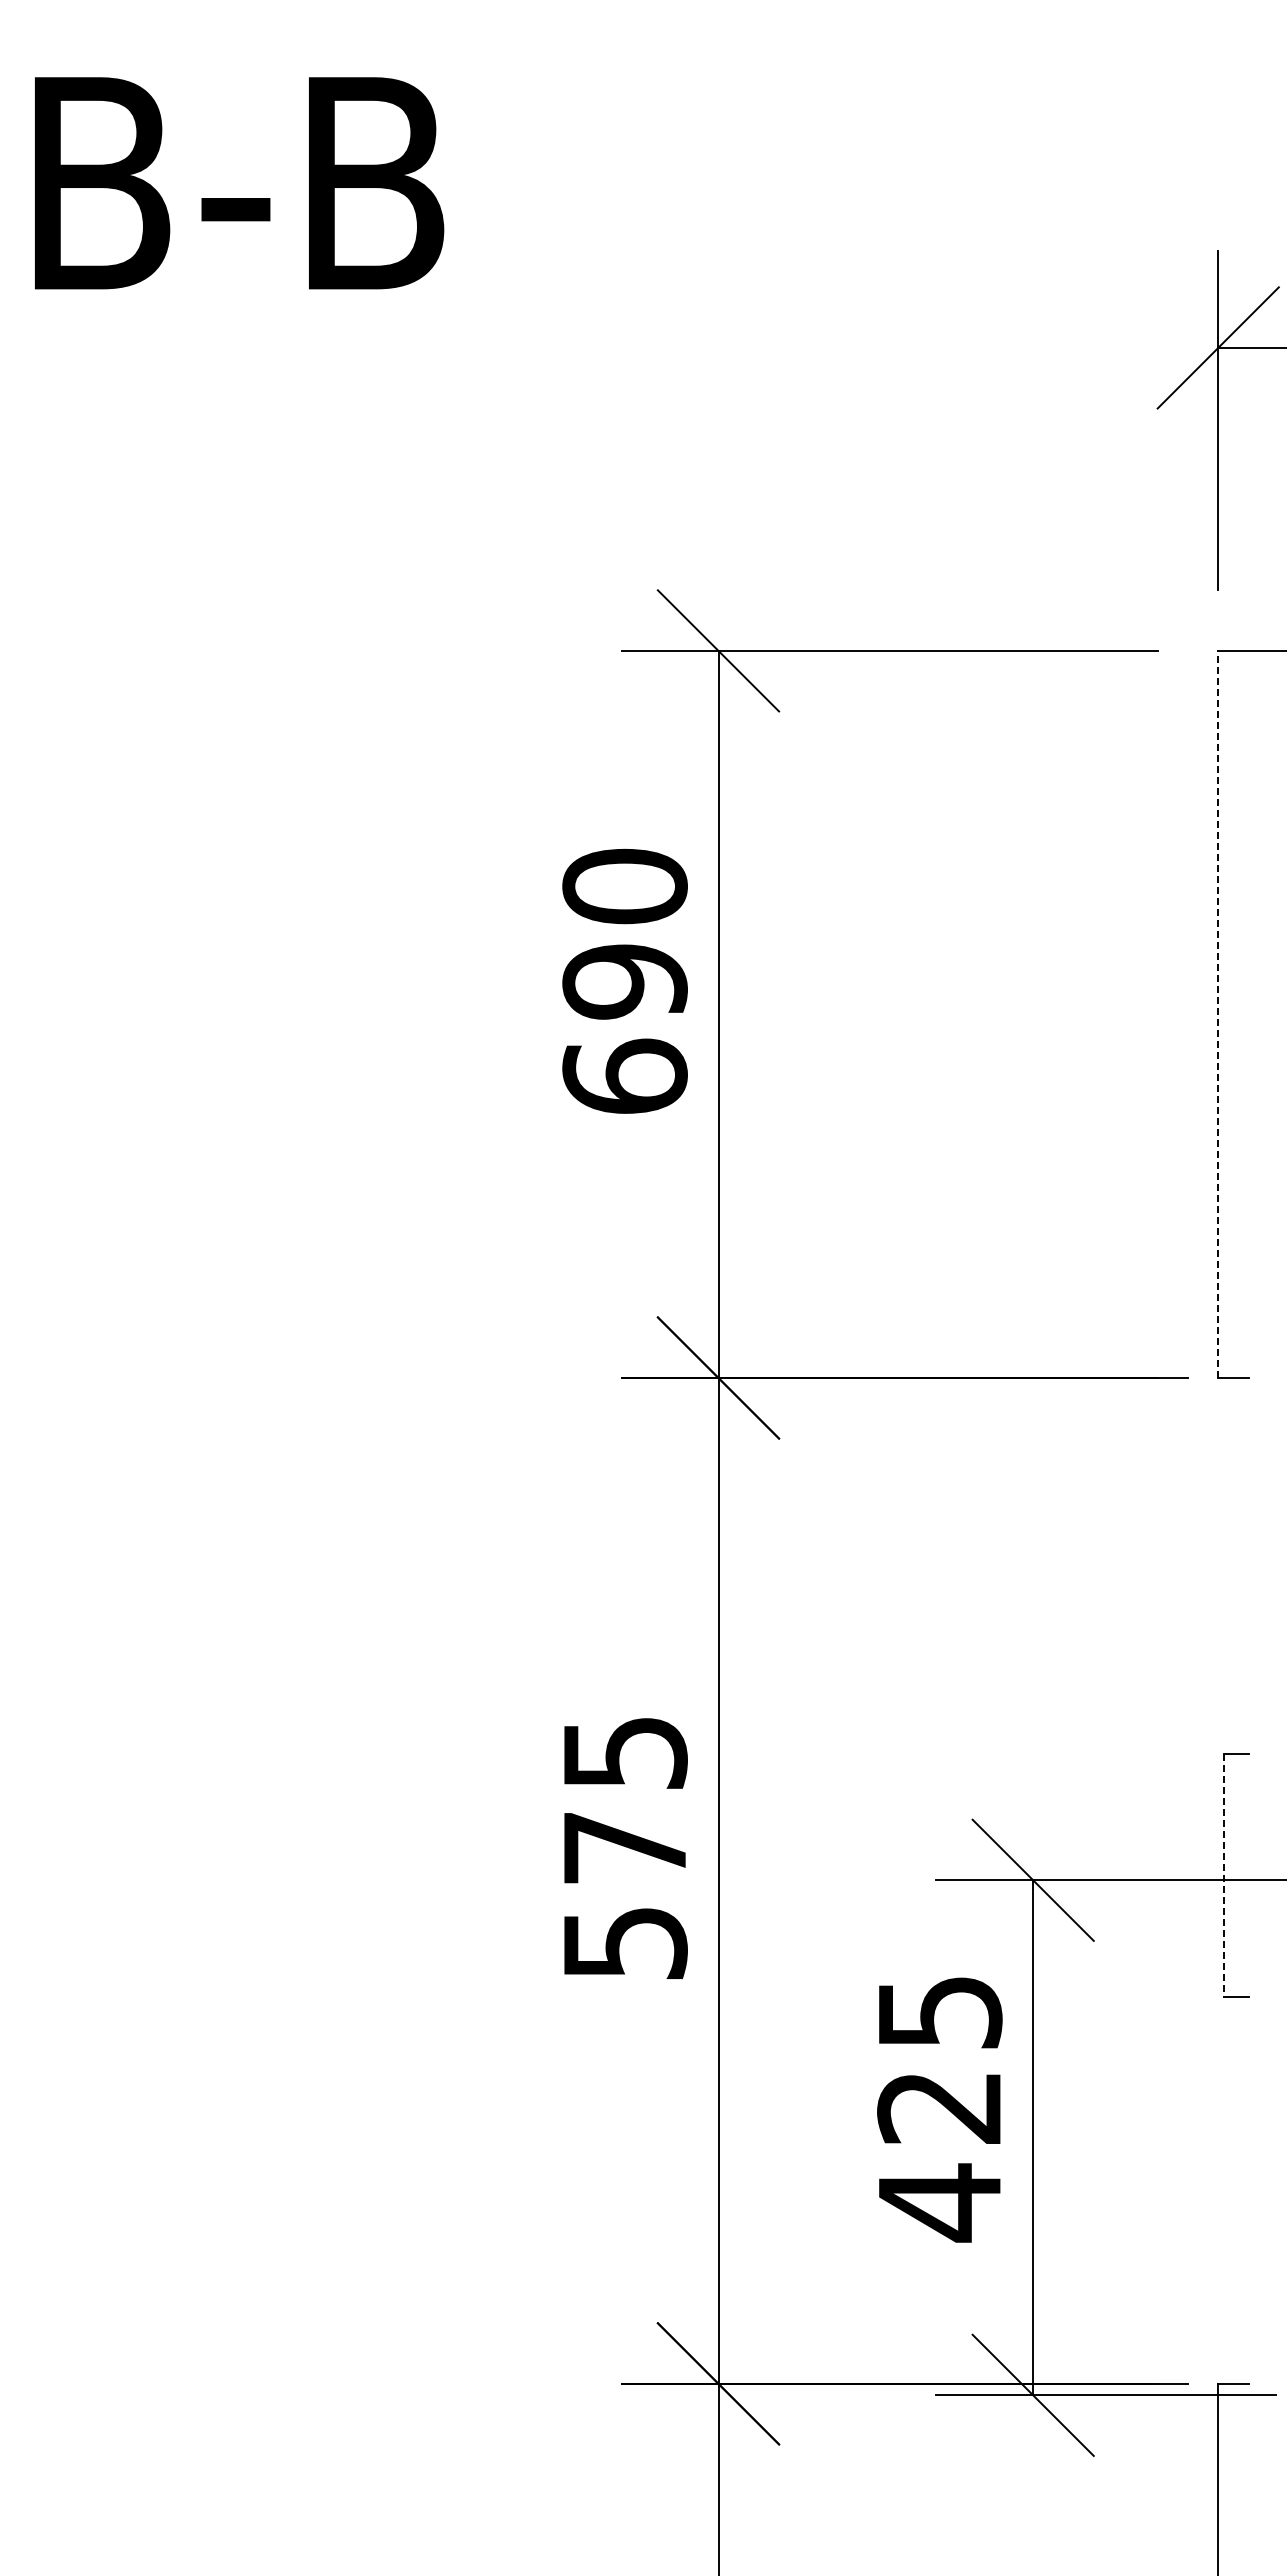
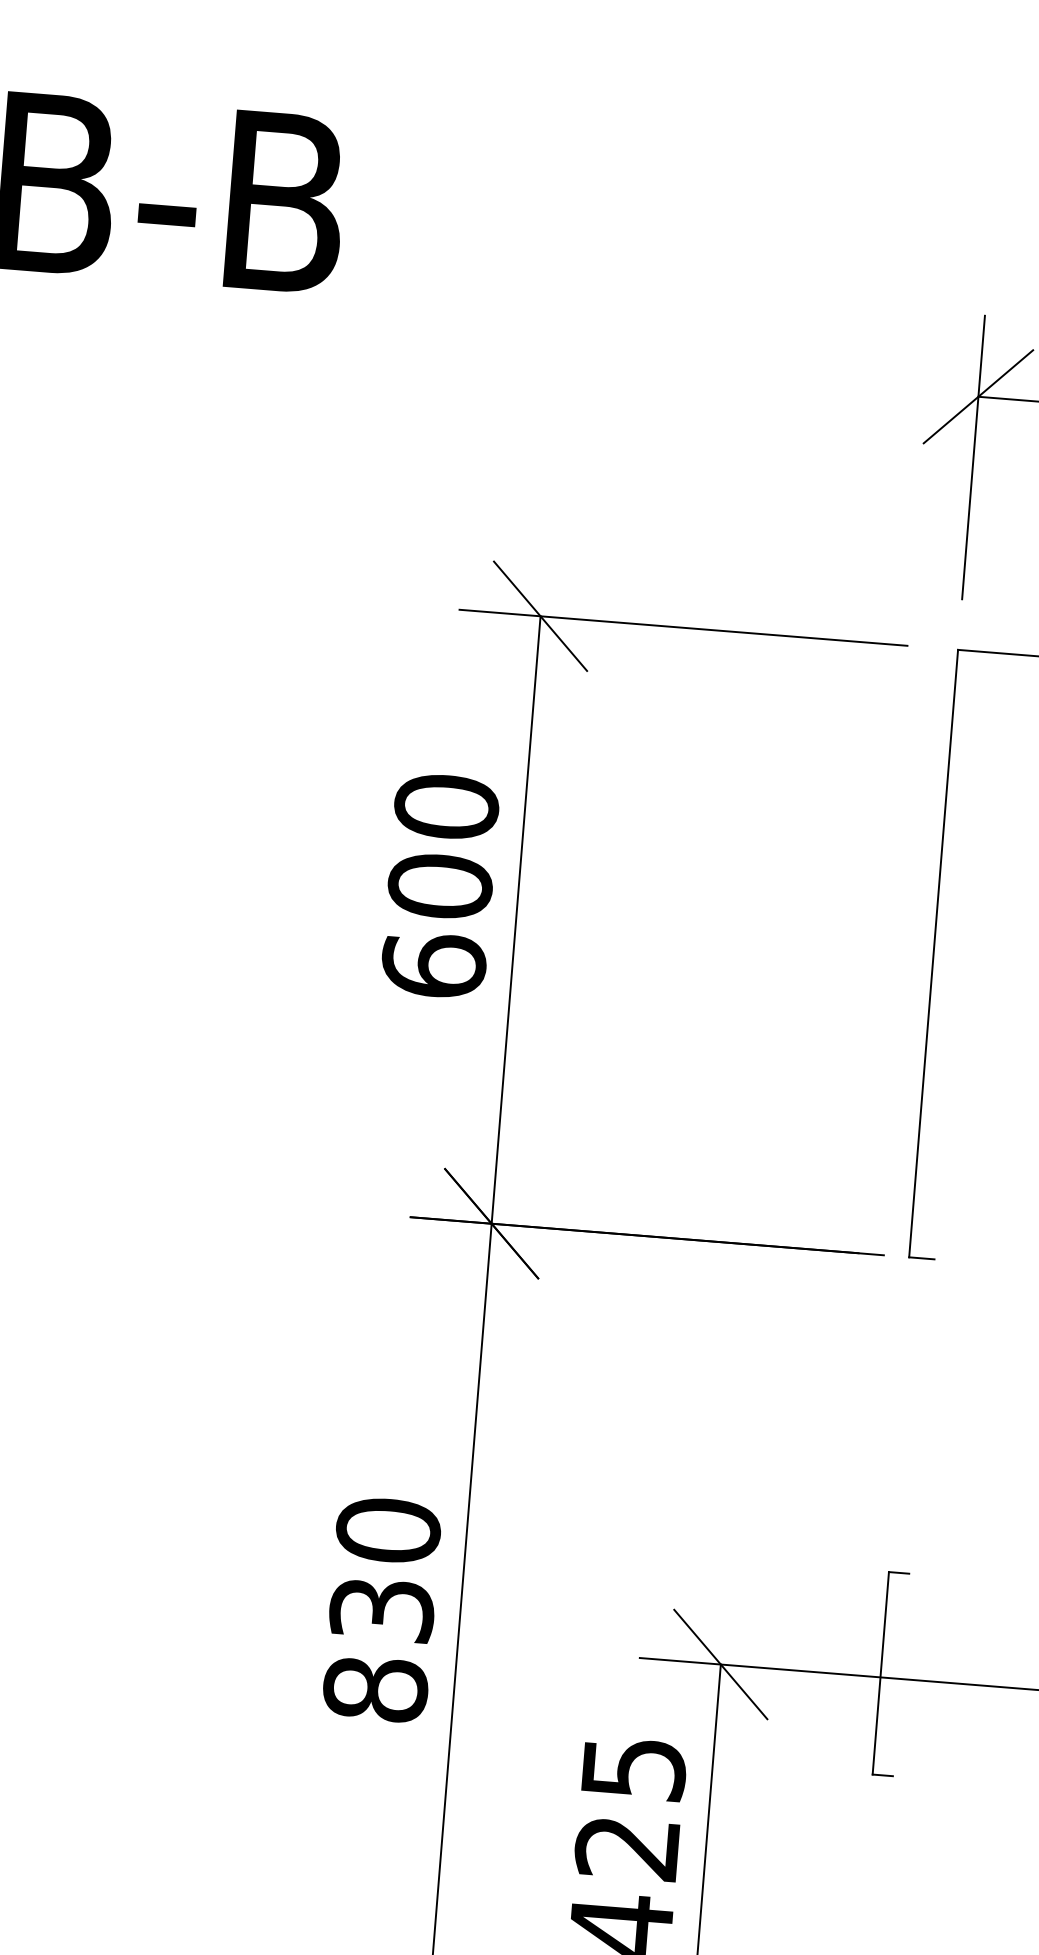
text: (624, 981) -> (439, 886), 690 -> 600
line: (1218, 1014) -> (933, 953), dashed -> solid
text: (624, 1847) -> (381, 1609), 575 -> 830
line: (1224, 1875) -> (880, 1673), dashed -> solid

